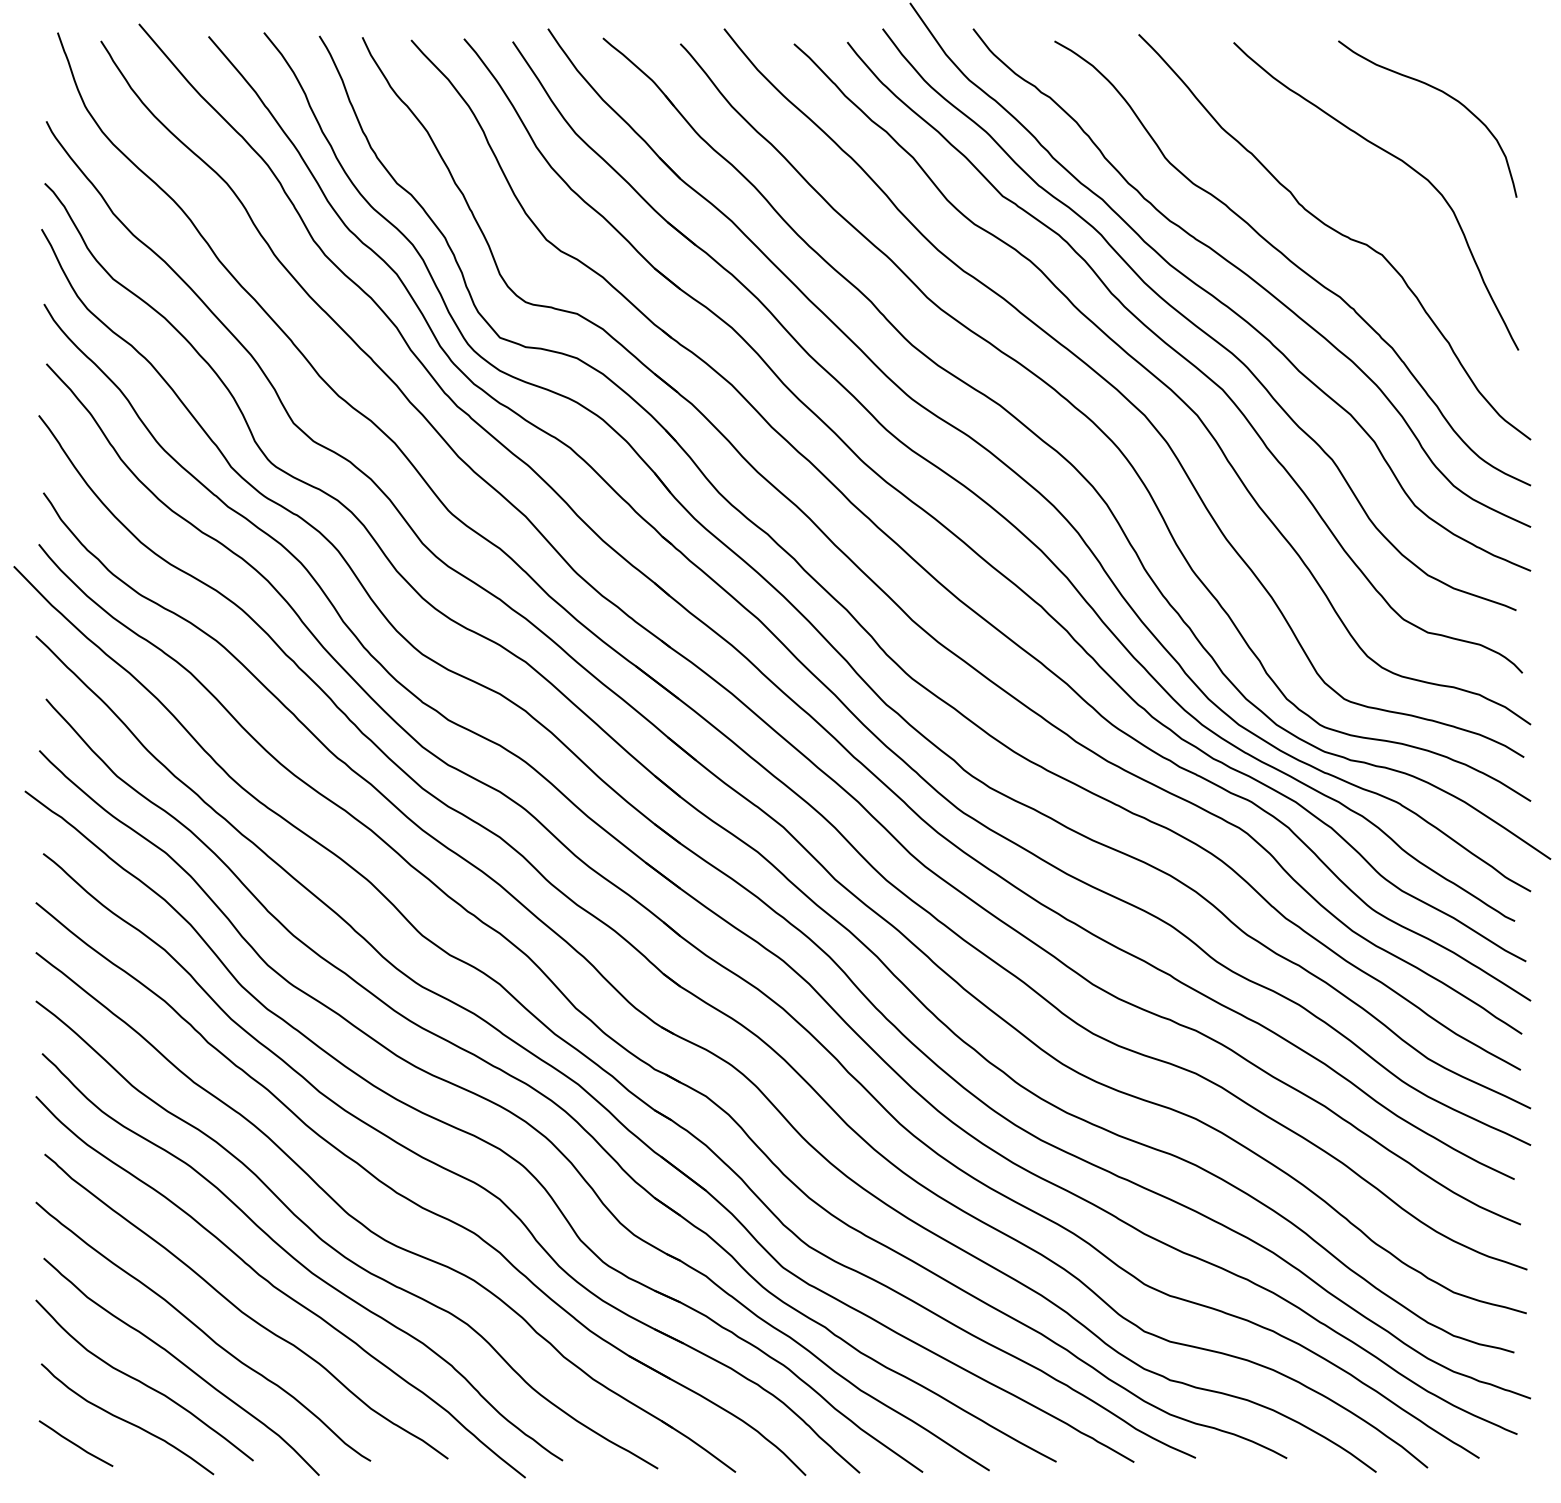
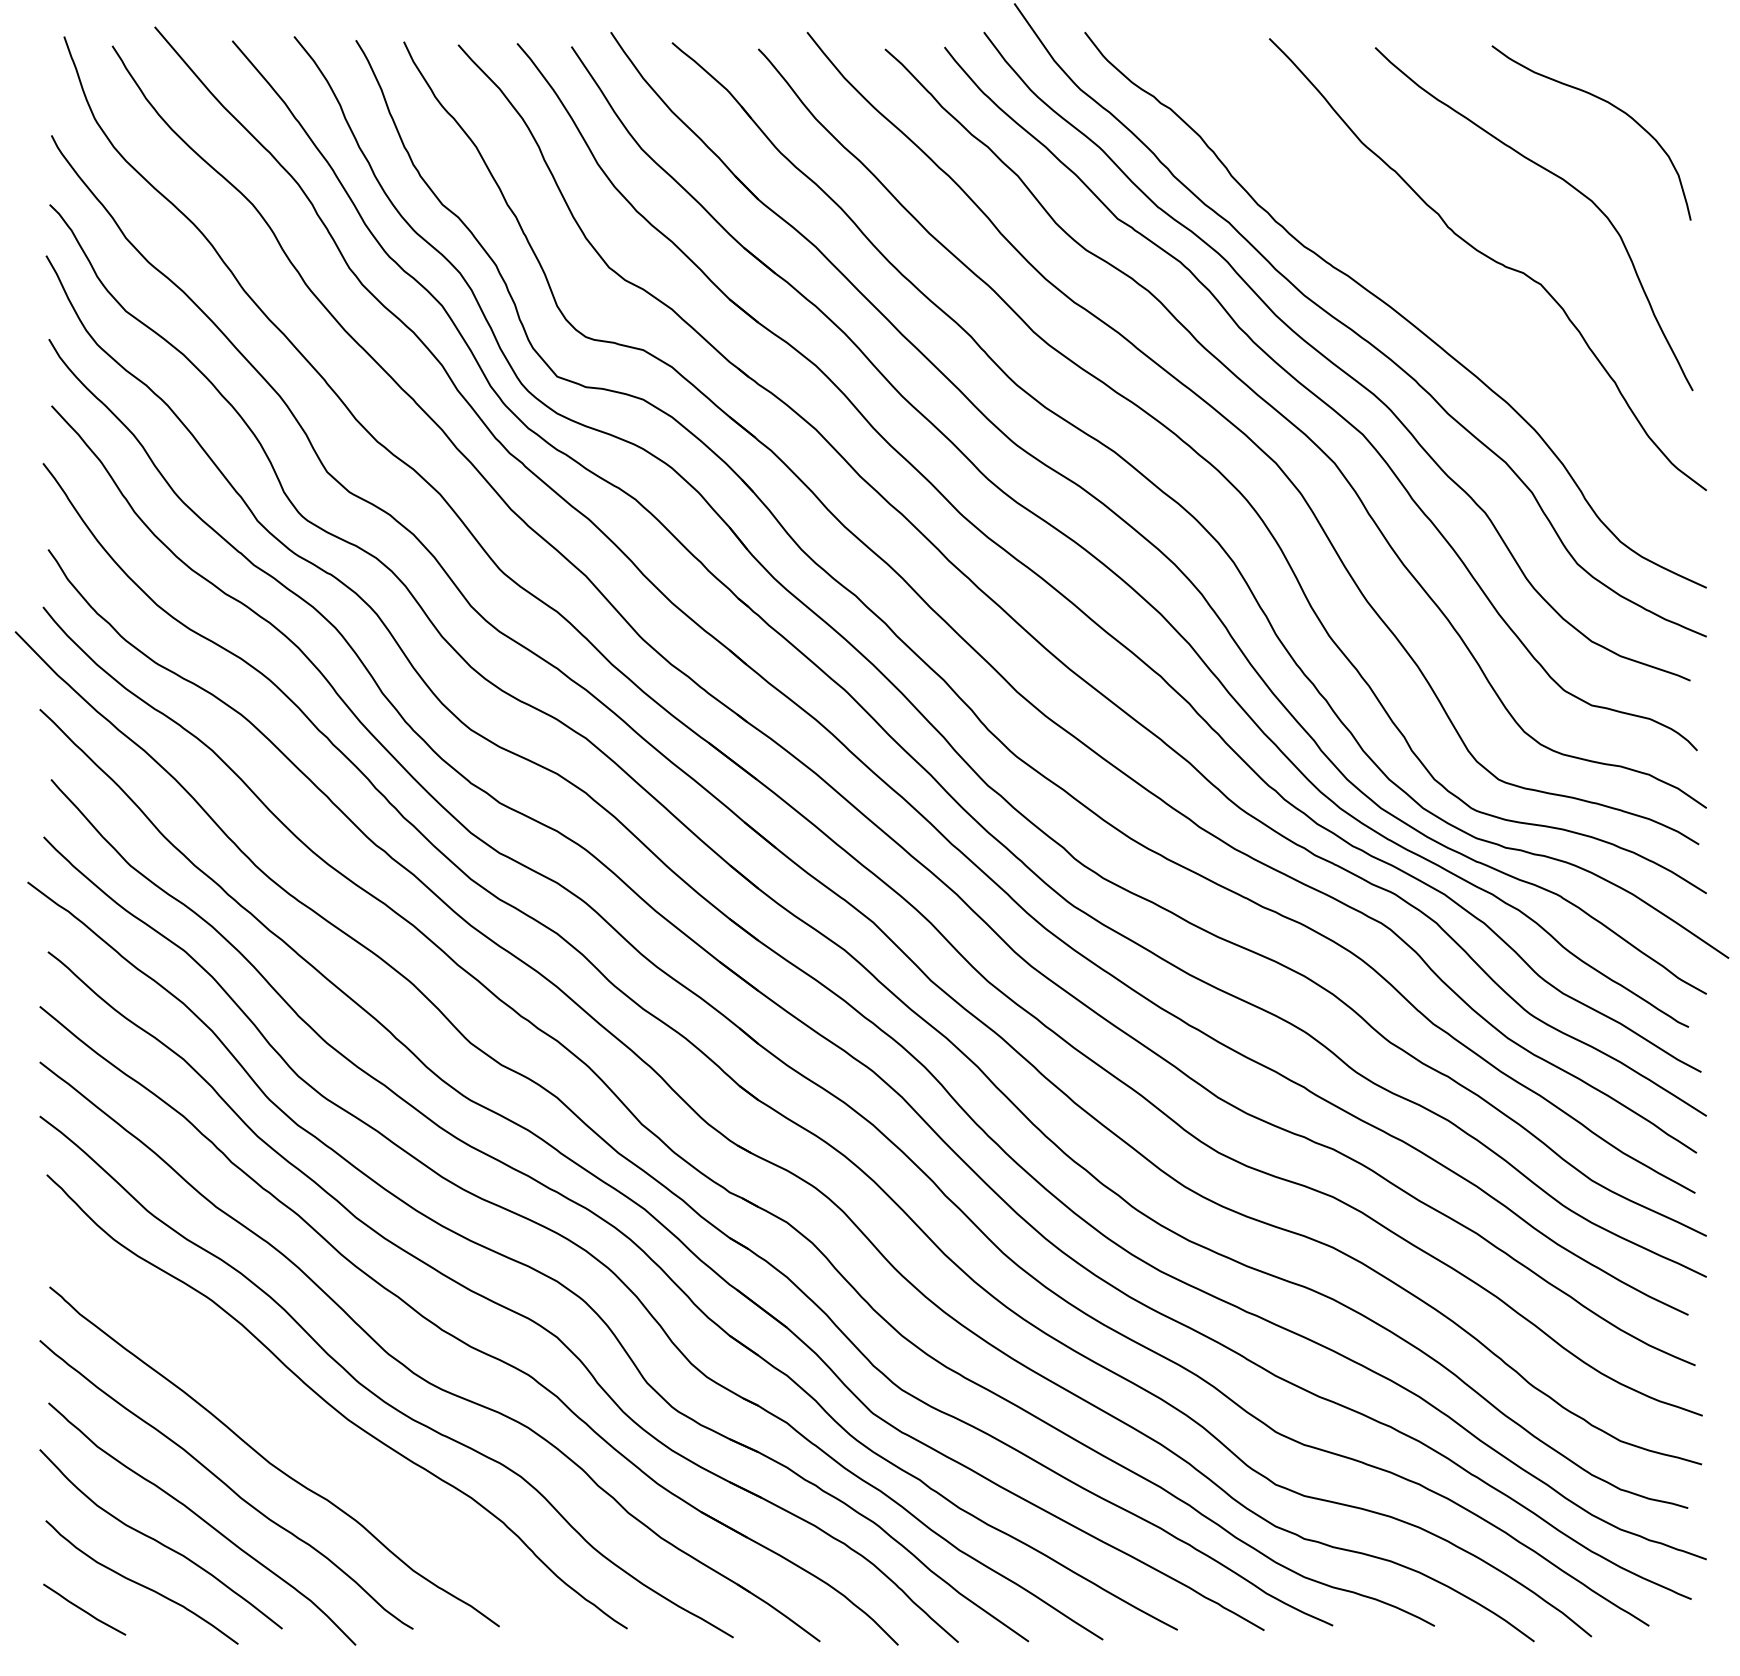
curve: (1292, 263) -> (1440, 293), removed
curve: (280, 1289) -> (312, 1437), removed

